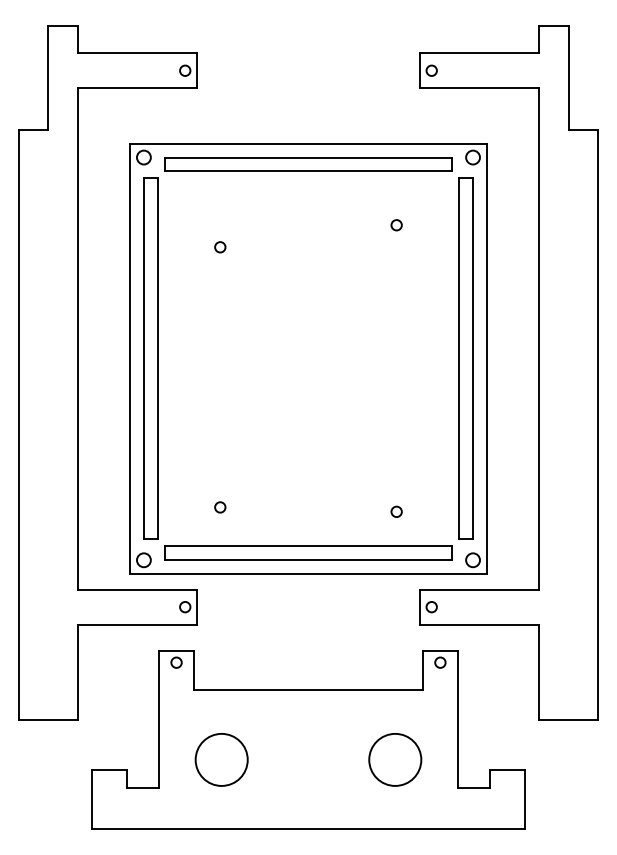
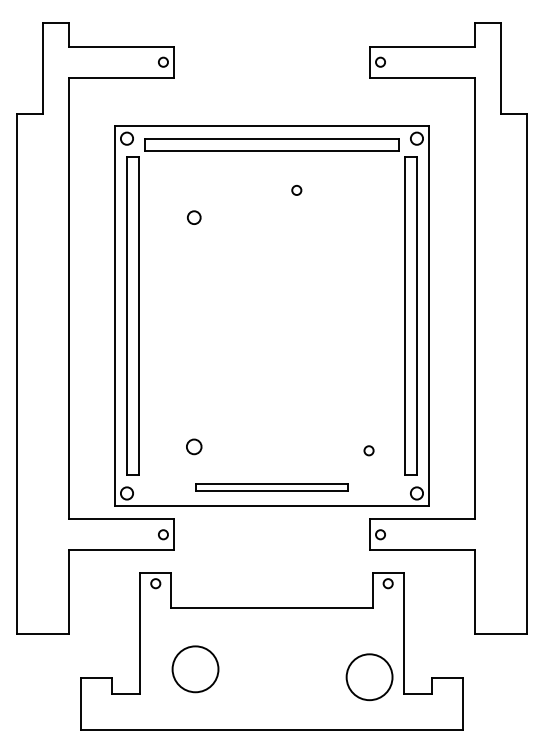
circle: (396, 225) -> (296, 190), moved
circle: (220, 247) -> (194, 217), size x1.4
circle: (220, 507) -> (194, 446), size x1.6
circle: (396, 511) -> (368, 450), moved
part: (308, 552) -> (272, 486), size x0.6
circle: (395, 759) -> (369, 676), moved

